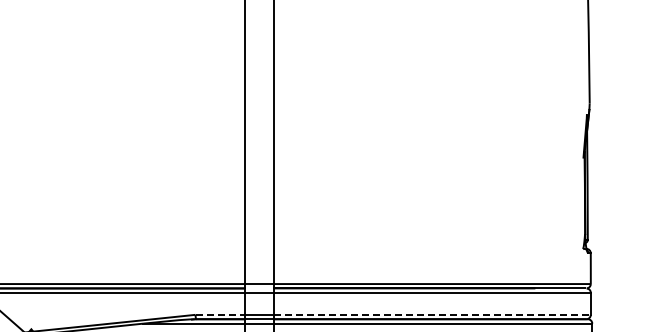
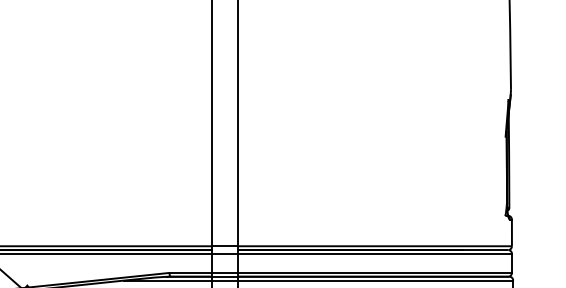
line: (220, 314) -> (191, 272), dashed -> solid
line: (432, 314) -> (374, 272), dashed -> solid

